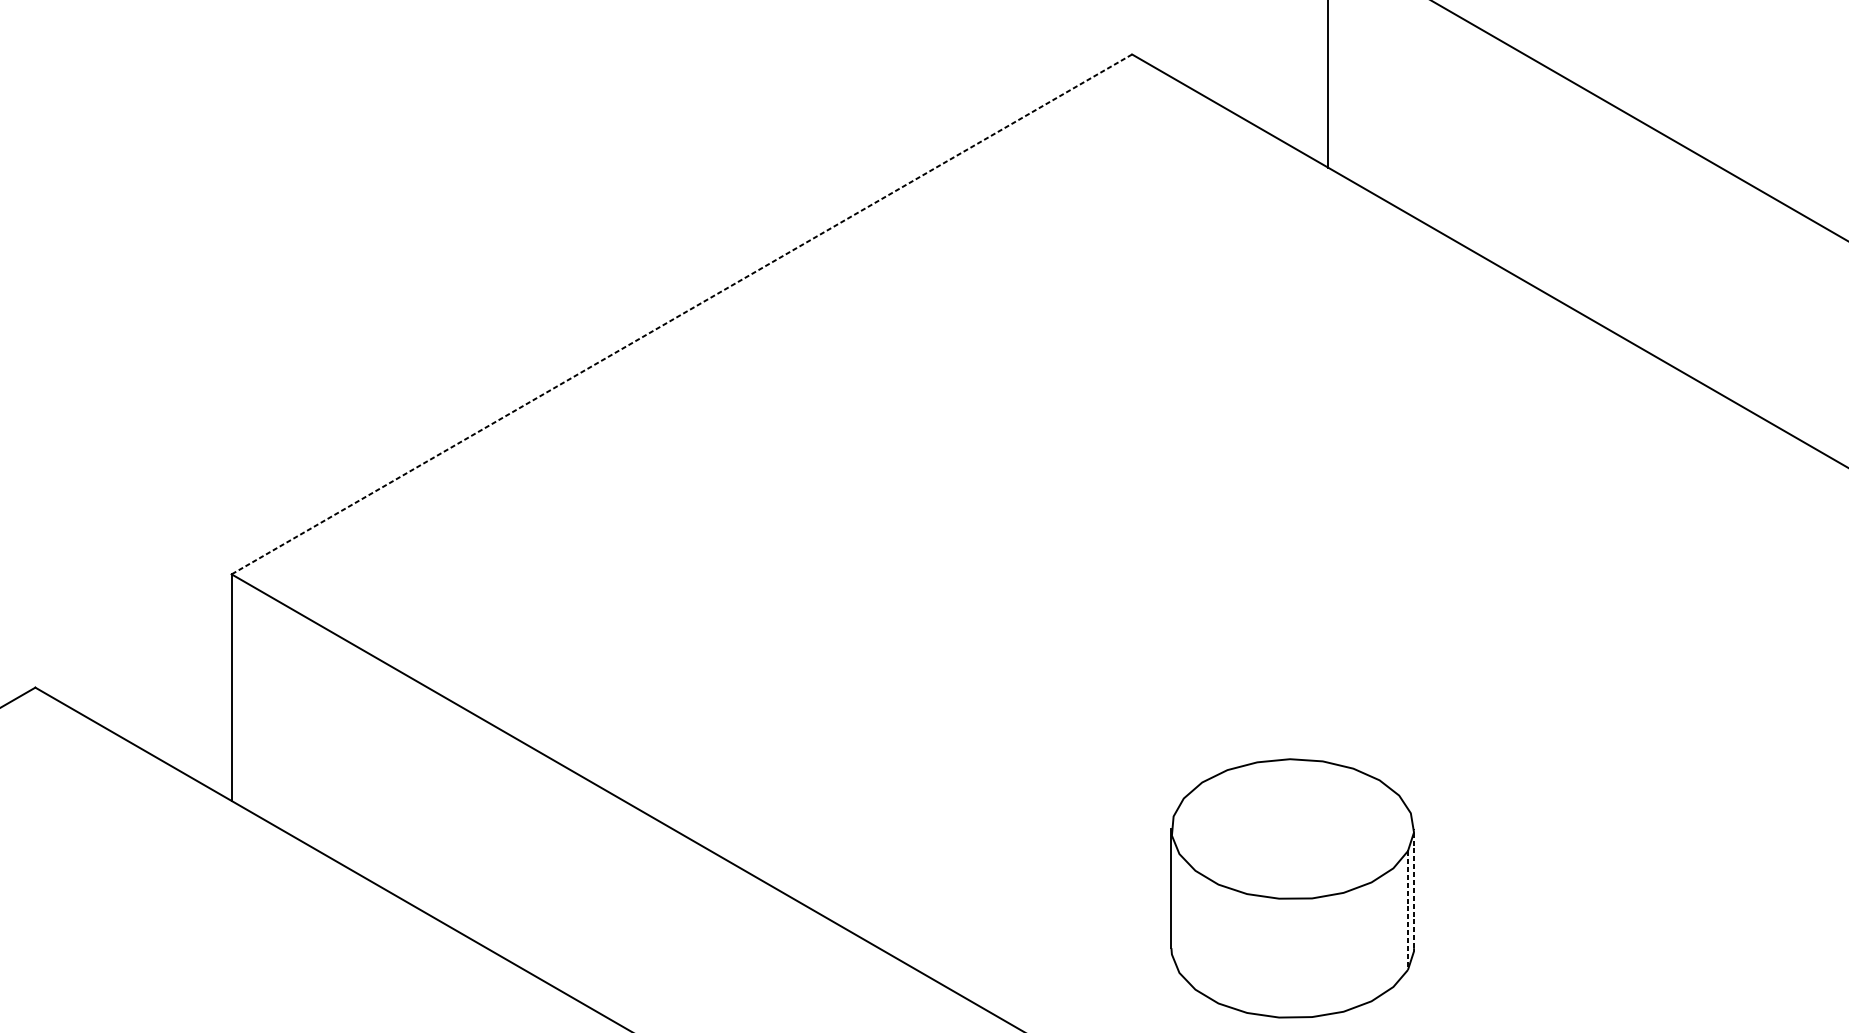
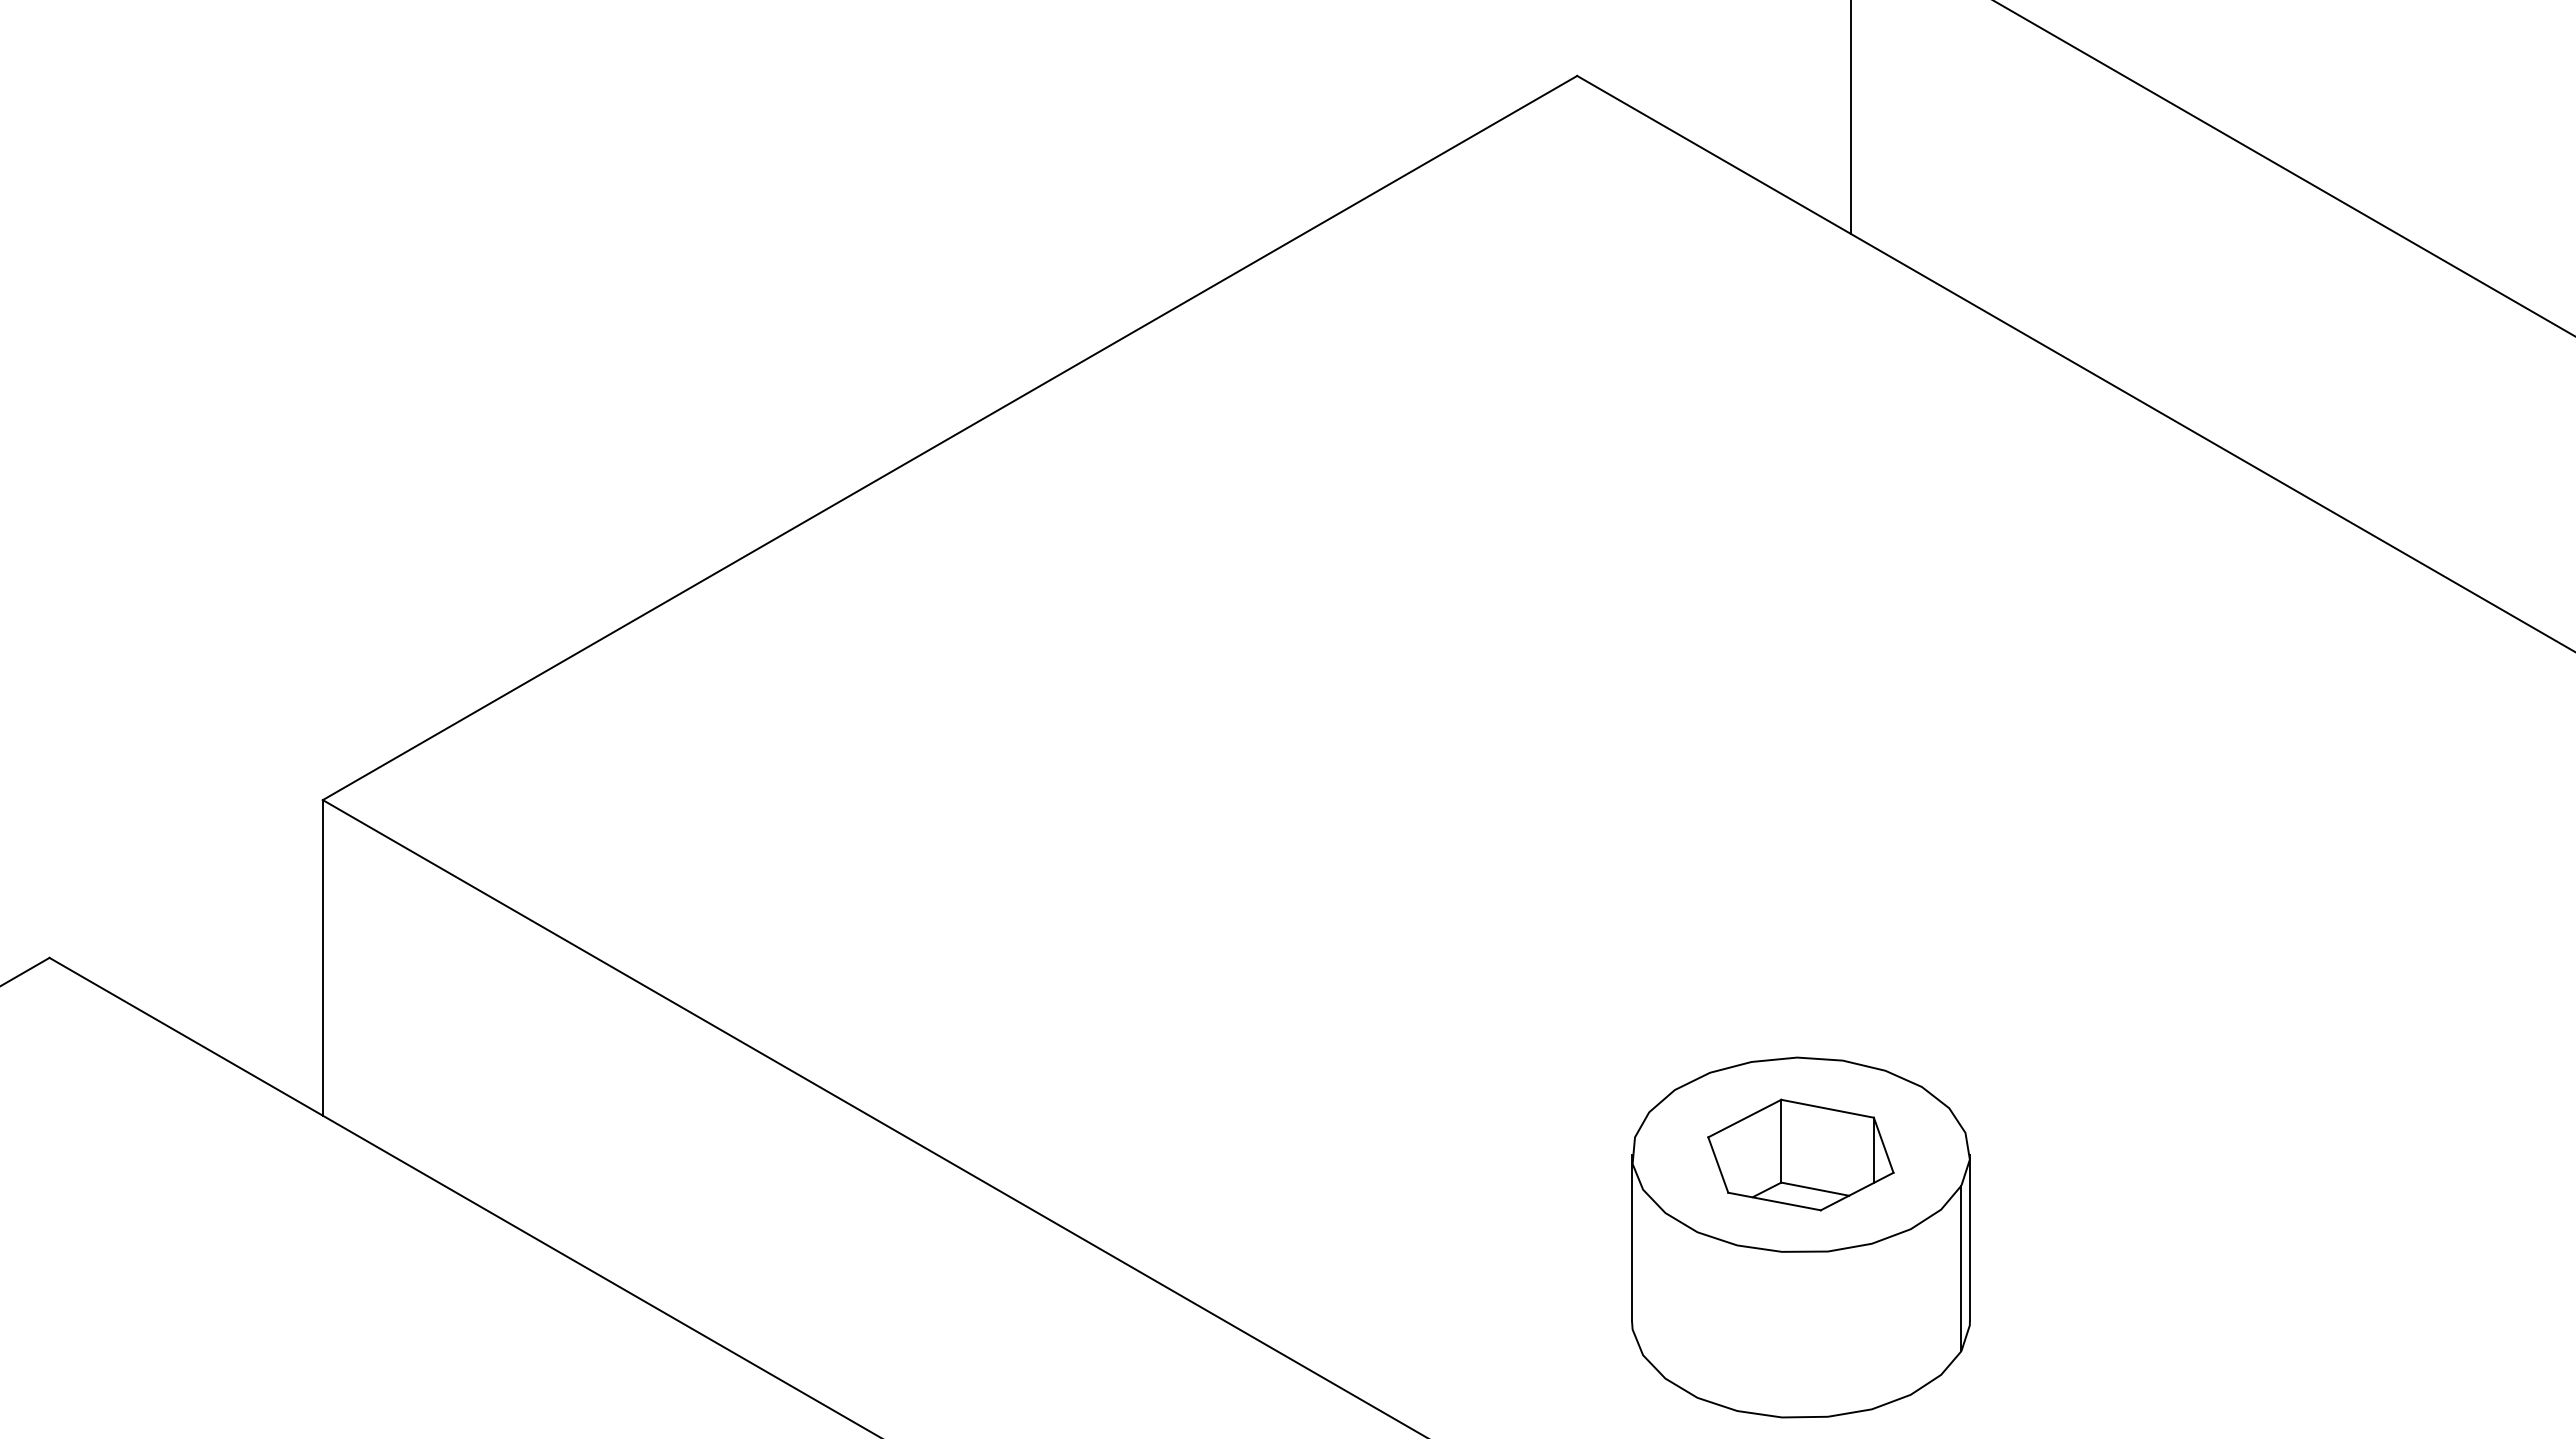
line: (681, 314) -> (949, 438), dashed -> solid
part: (1292, 828) -> (1800, 1154), added
line: (1413, 889) -> (1969, 1238), dashed -> solid
line: (1408, 910) -> (1961, 1268), dashed -> solid

